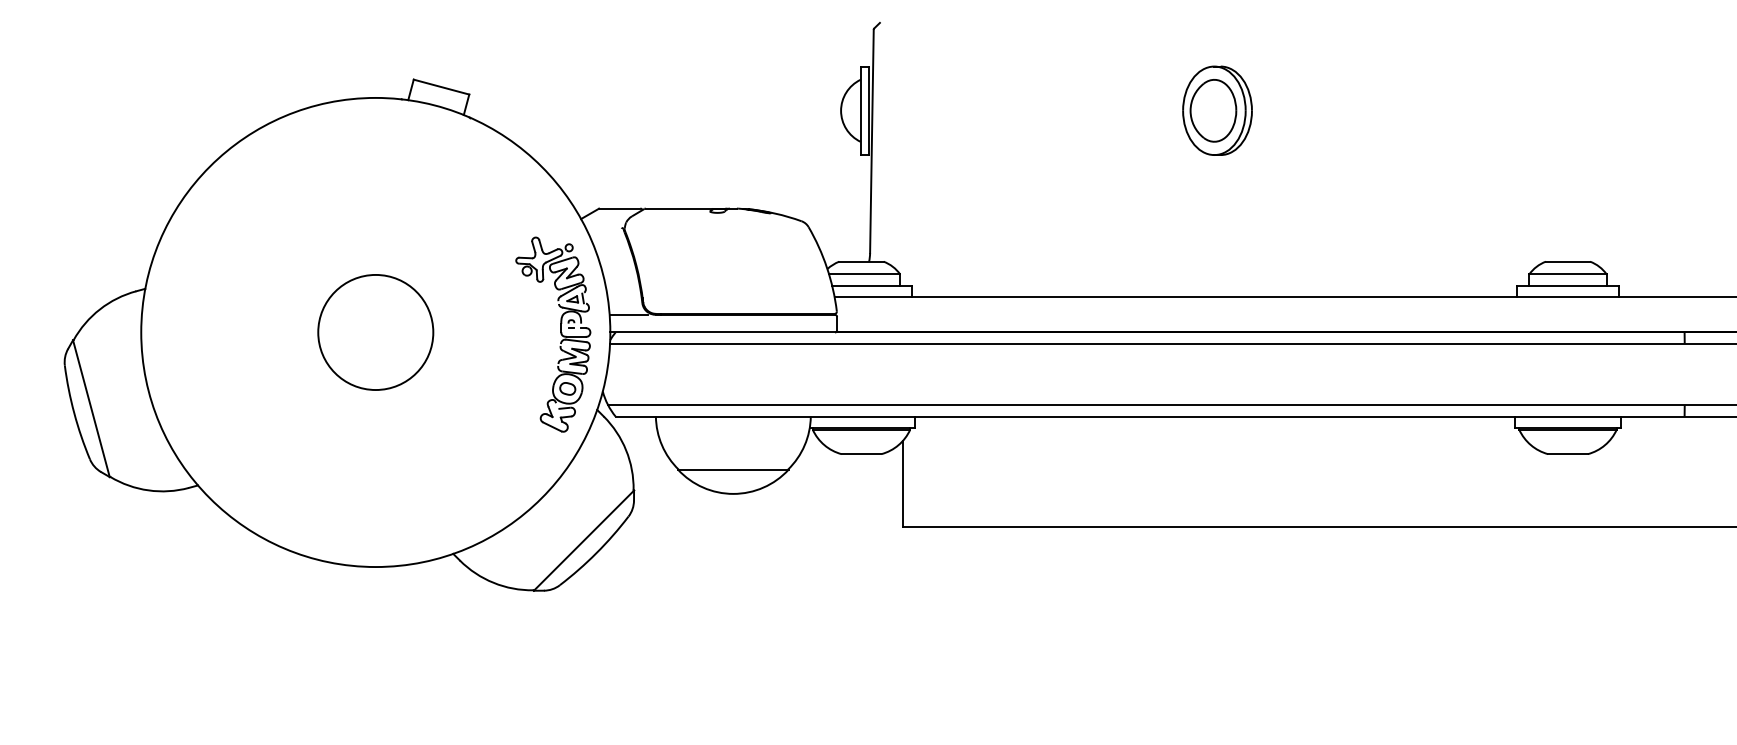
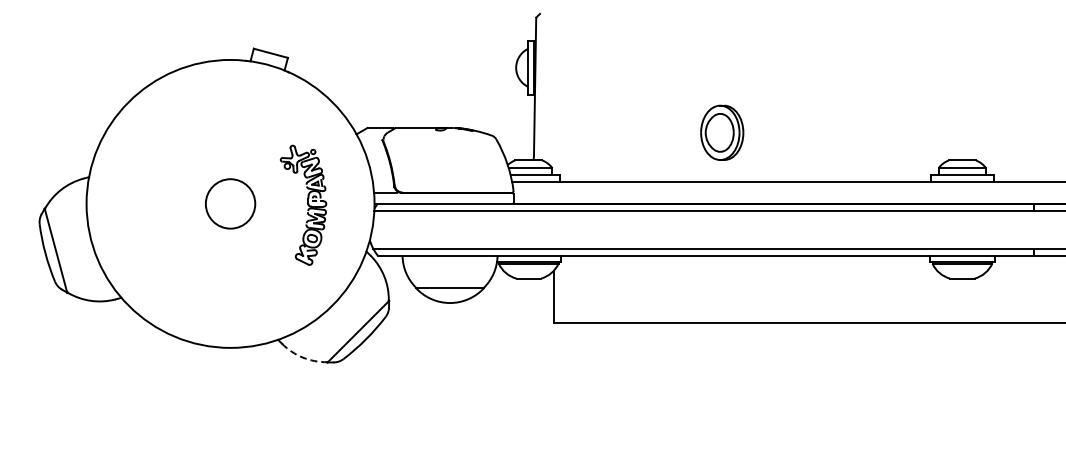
part: (1217, 110) -> (722, 132), moved
circle: (375, 331) -> (230, 203), size x0.7
part: (553, 333) -> (303, 204), moved
arc: (492, 582) -> (302, 357), solid -> dashed

